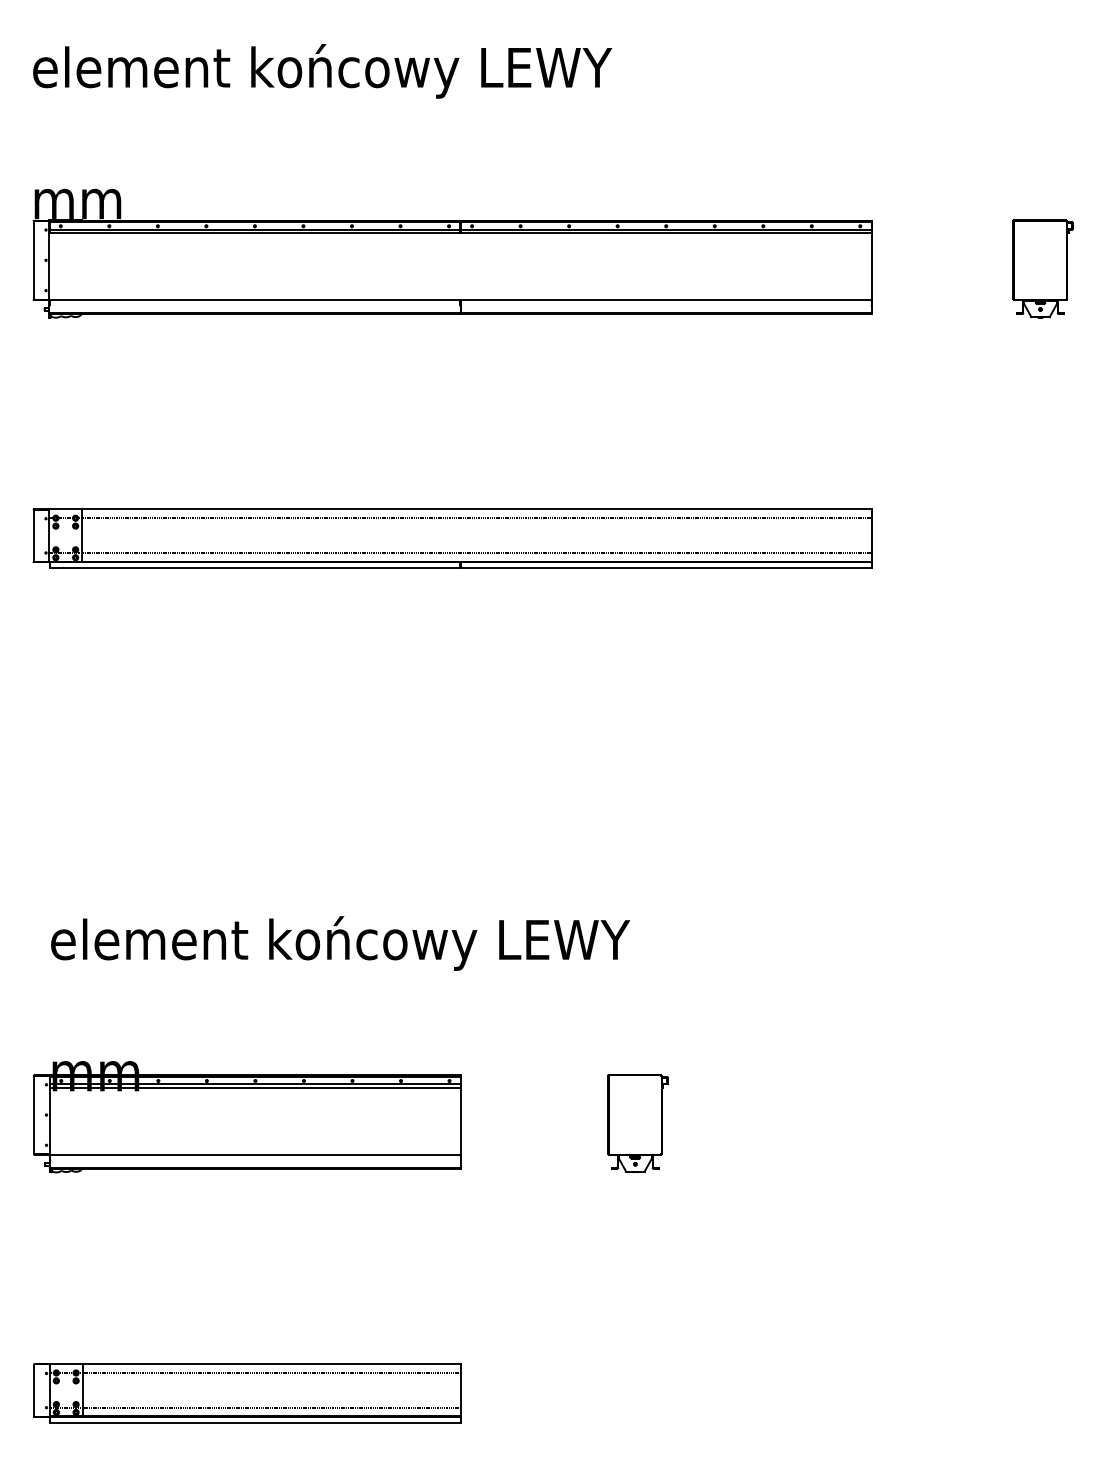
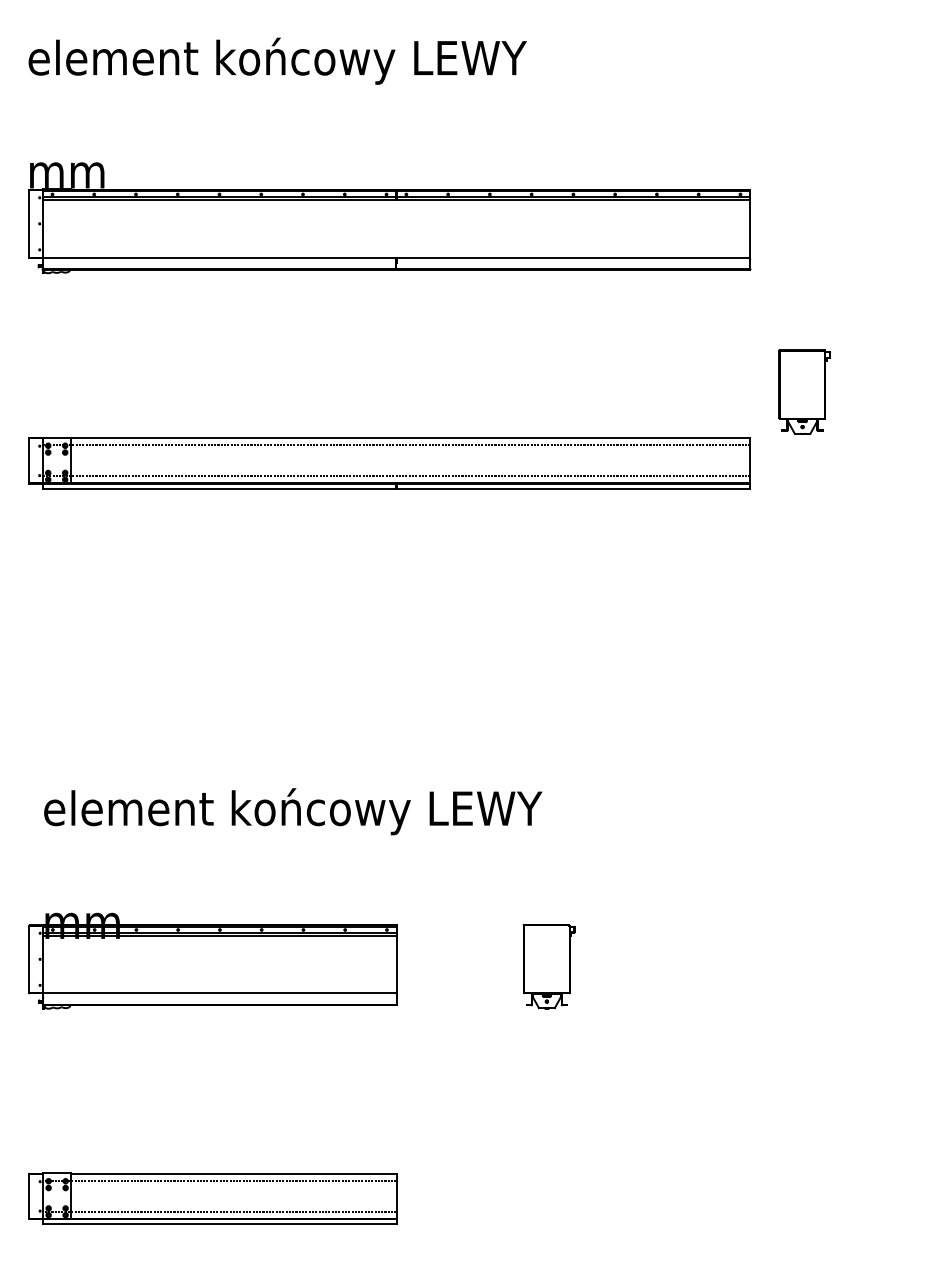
part: (1042, 268) -> (804, 391), moved

